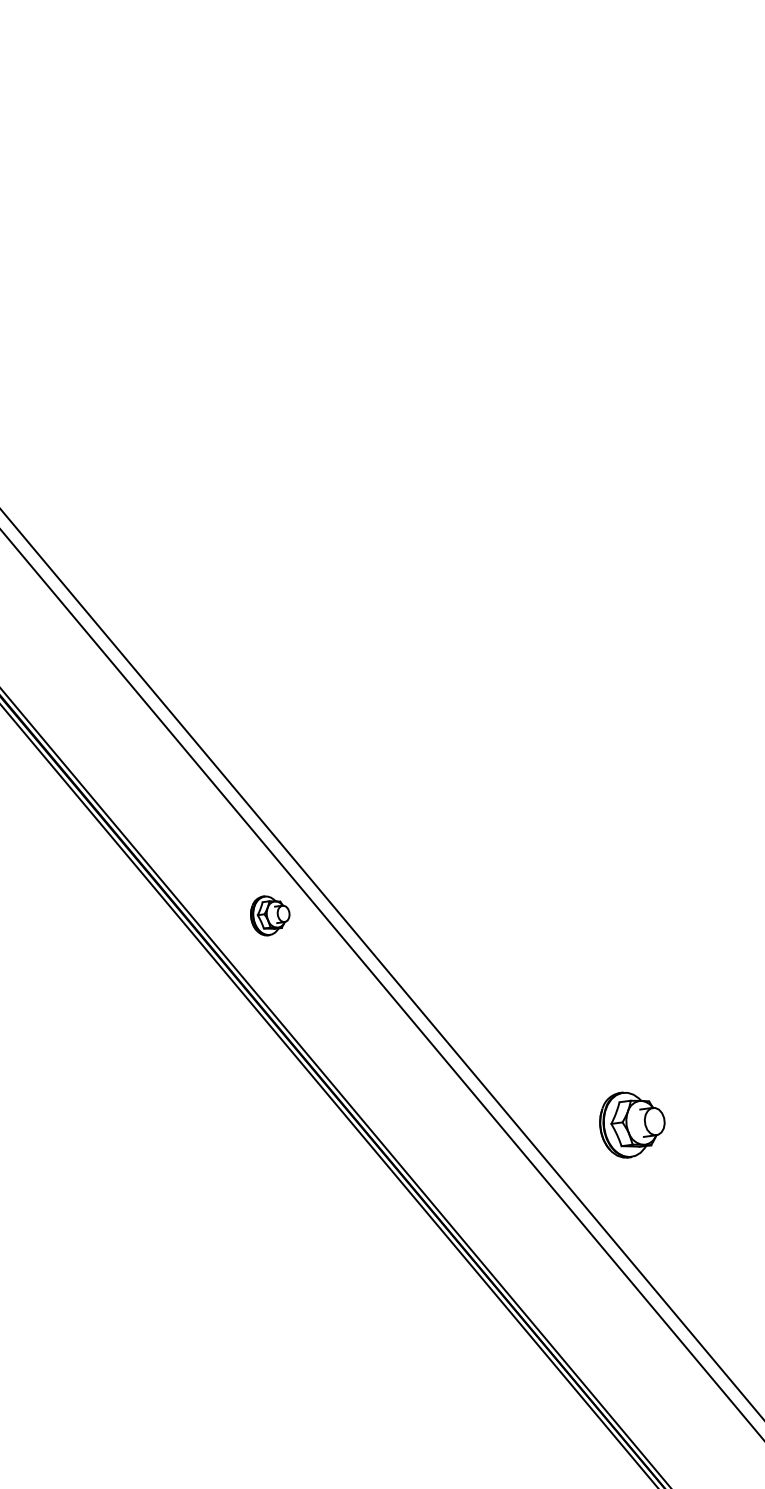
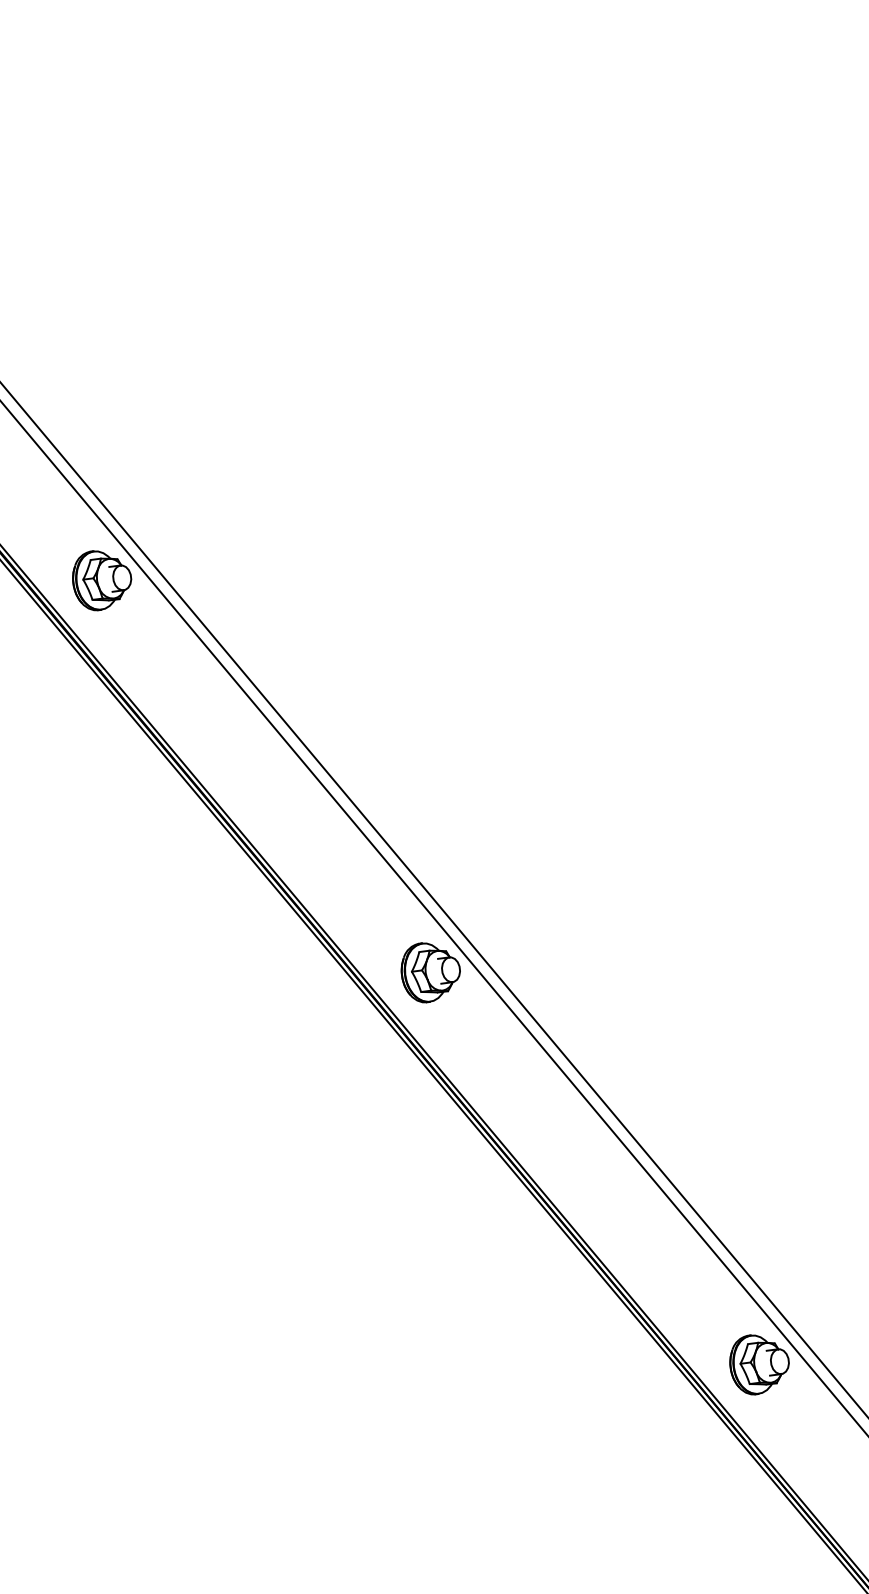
part: (270, 915) -> (430, 972), size x1.67
part: (632, 1124) -> (759, 1364), moved

